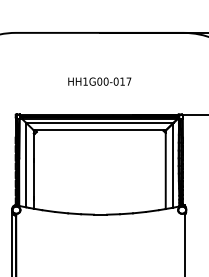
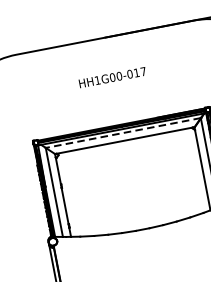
text: (99, 81) -> (112, 77), moved
line: (99, 123) -> (123, 133), solid -> dashed

